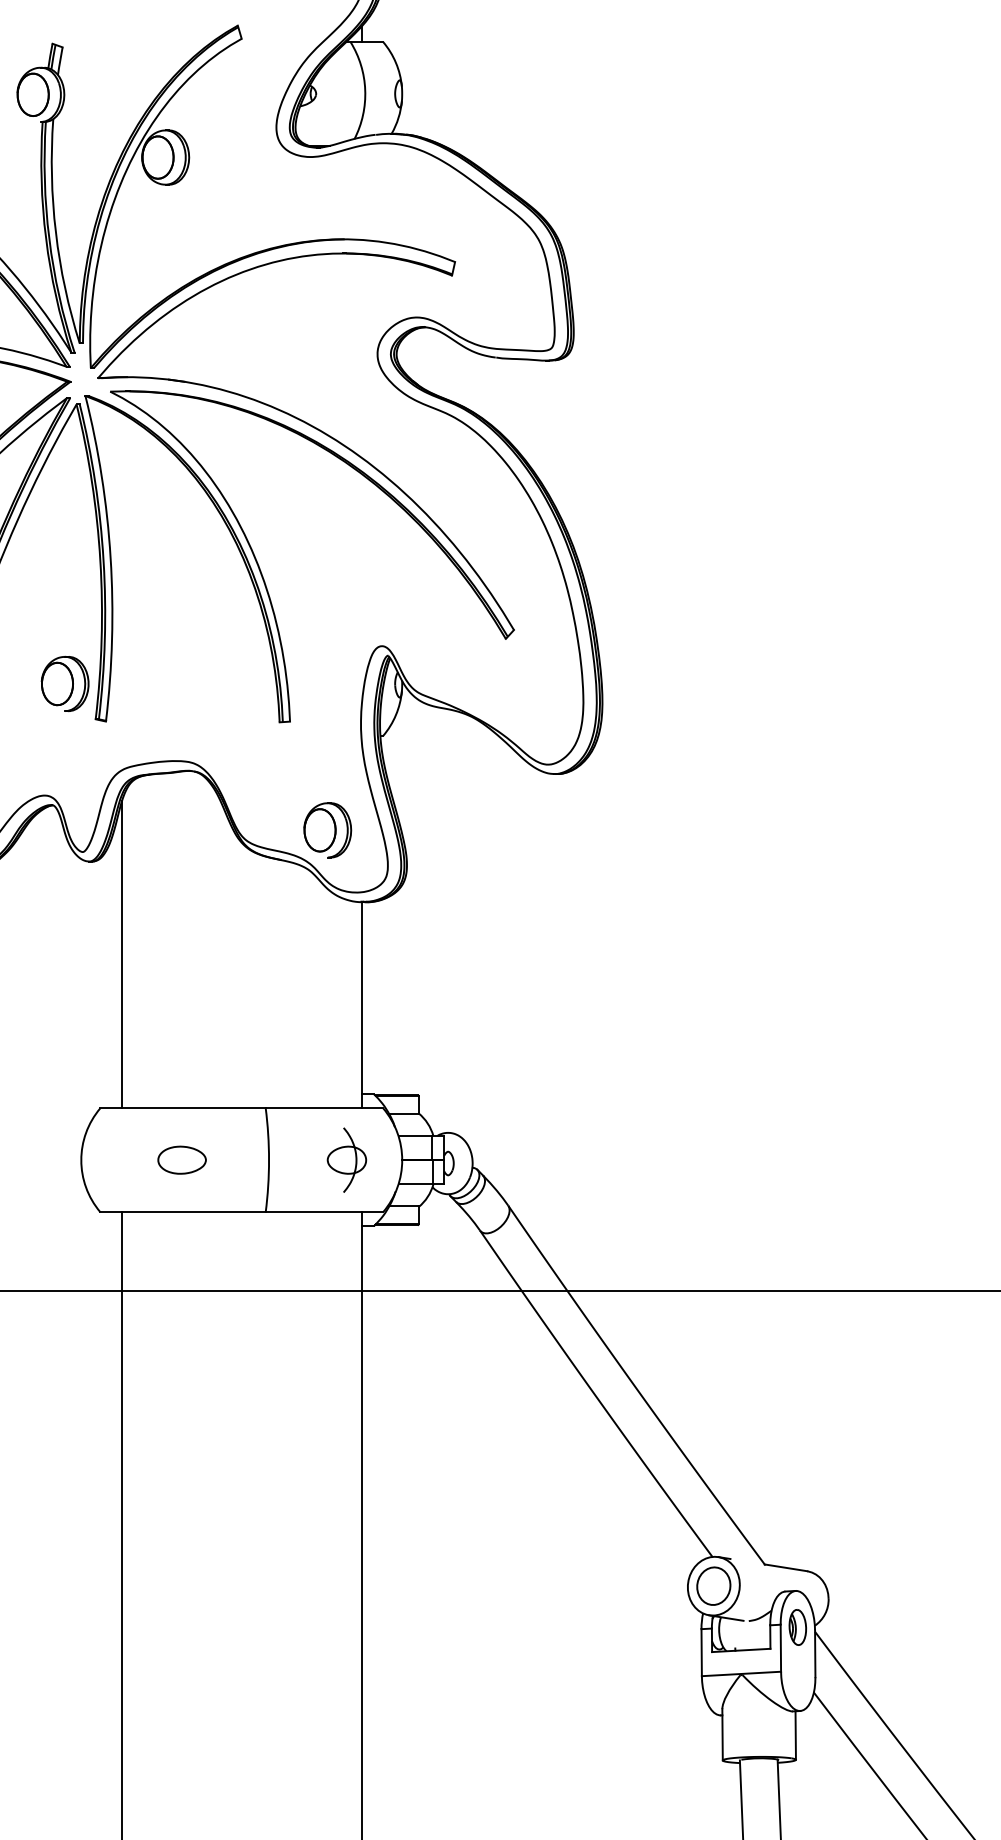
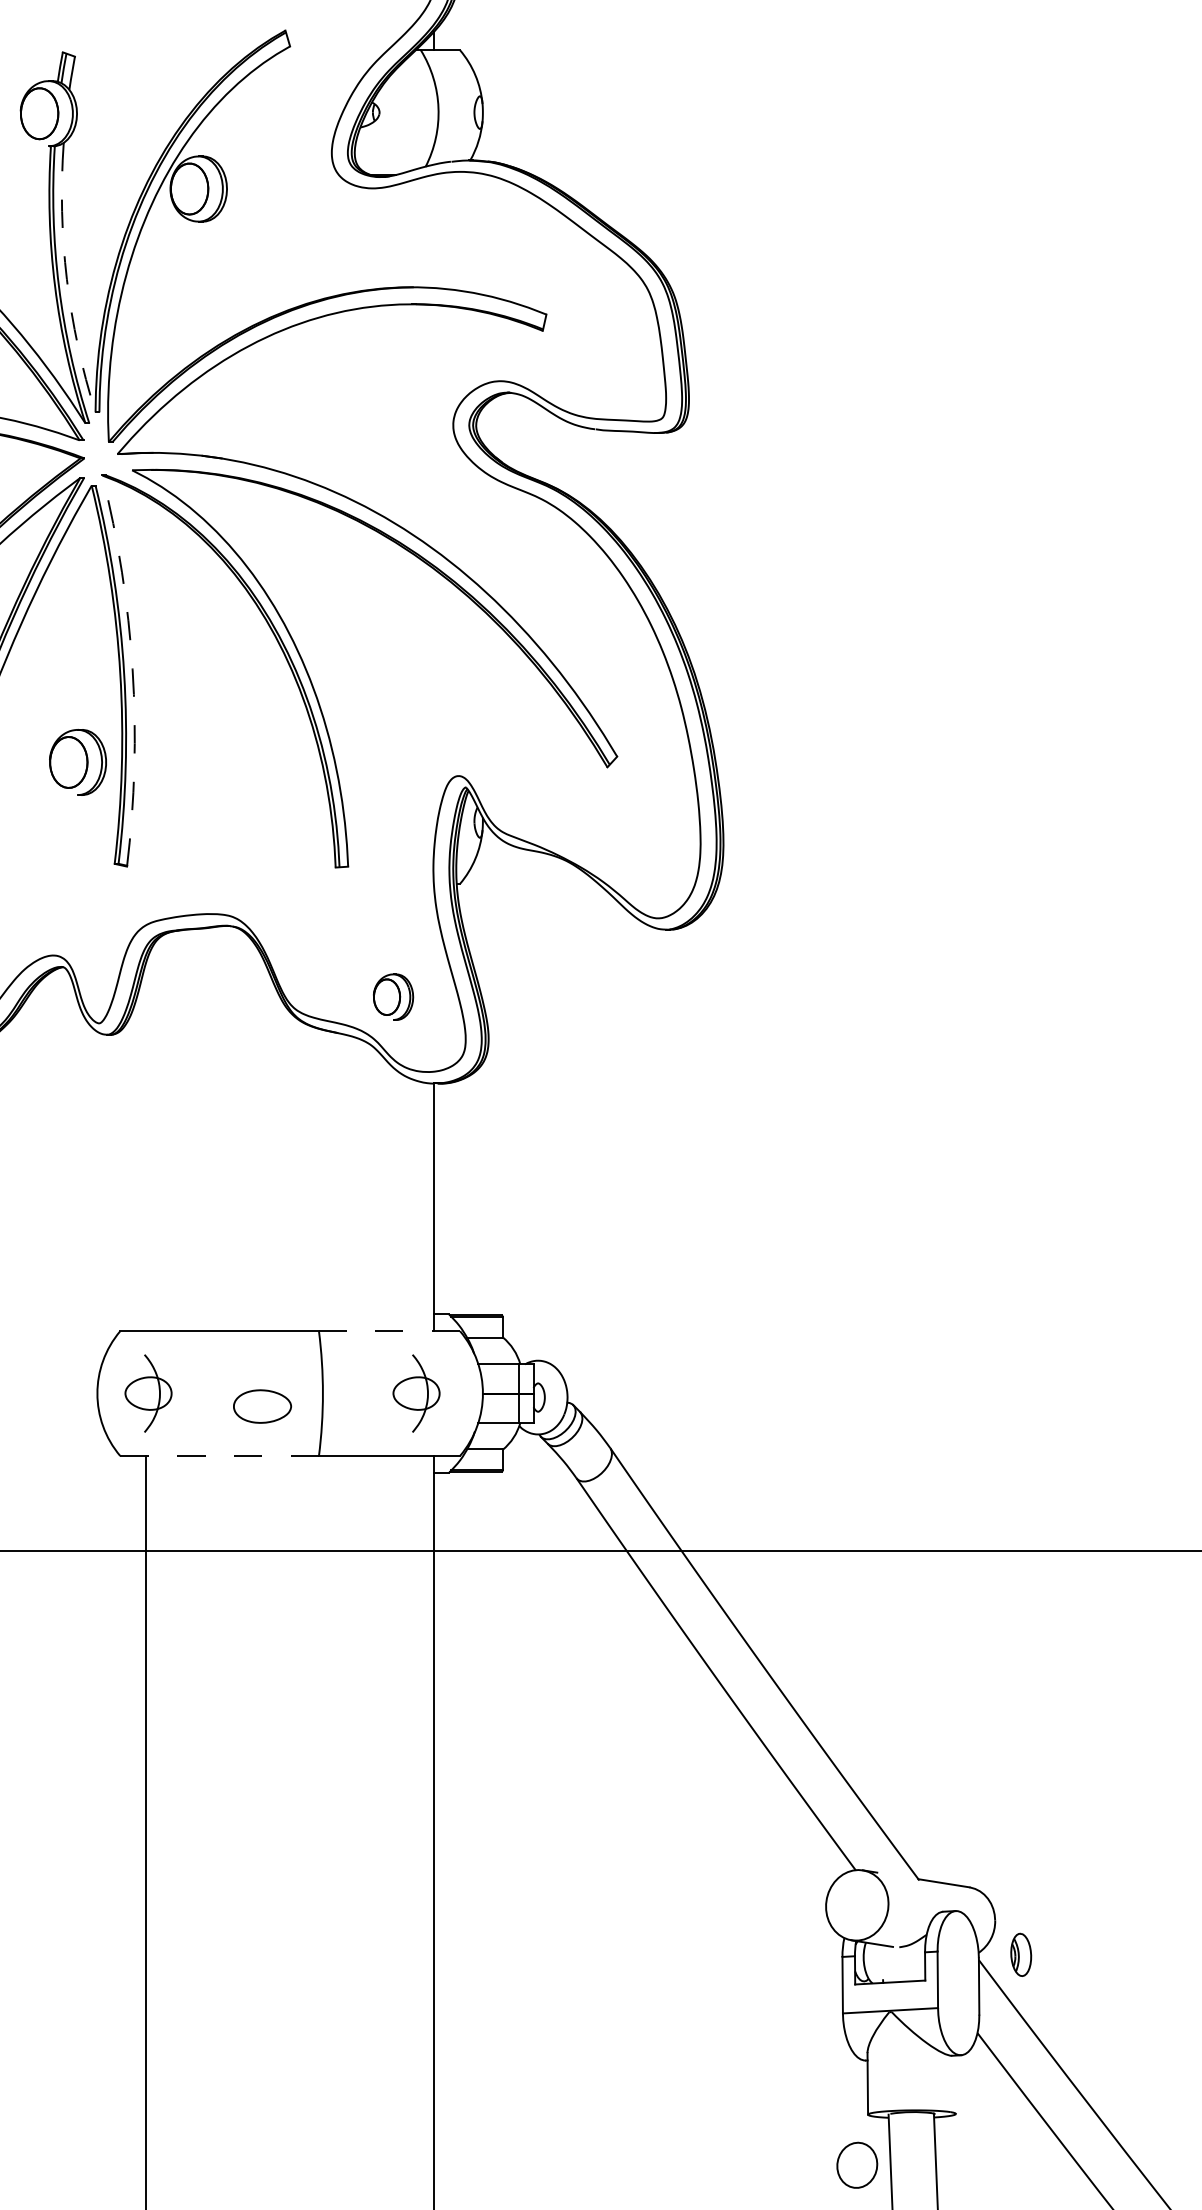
arc: (55, 232) -> (66, 279), solid -> dashed
arc: (110, 557) -> (132, 669), solid -> dashed
part: (64, 684) -> (77, 762), moved
part: (327, 829) -> (393, 996), size x0.7
line: (122, 954) -> (146, 1146), removed
line: (324, 1108) -> (389, 1331), solid -> dashed
part: (123, 1160) -> (148, 1393), added
part: (182, 1160) -> (262, 1406), moved
line: (182, 1211) -> (219, 1455), solid -> dashed
part: (714, 1585) -> (857, 2164), moved
part: (798, 1627) -> (1021, 1954), moved
line: (795, 1735) -> (955, 2084), removed

